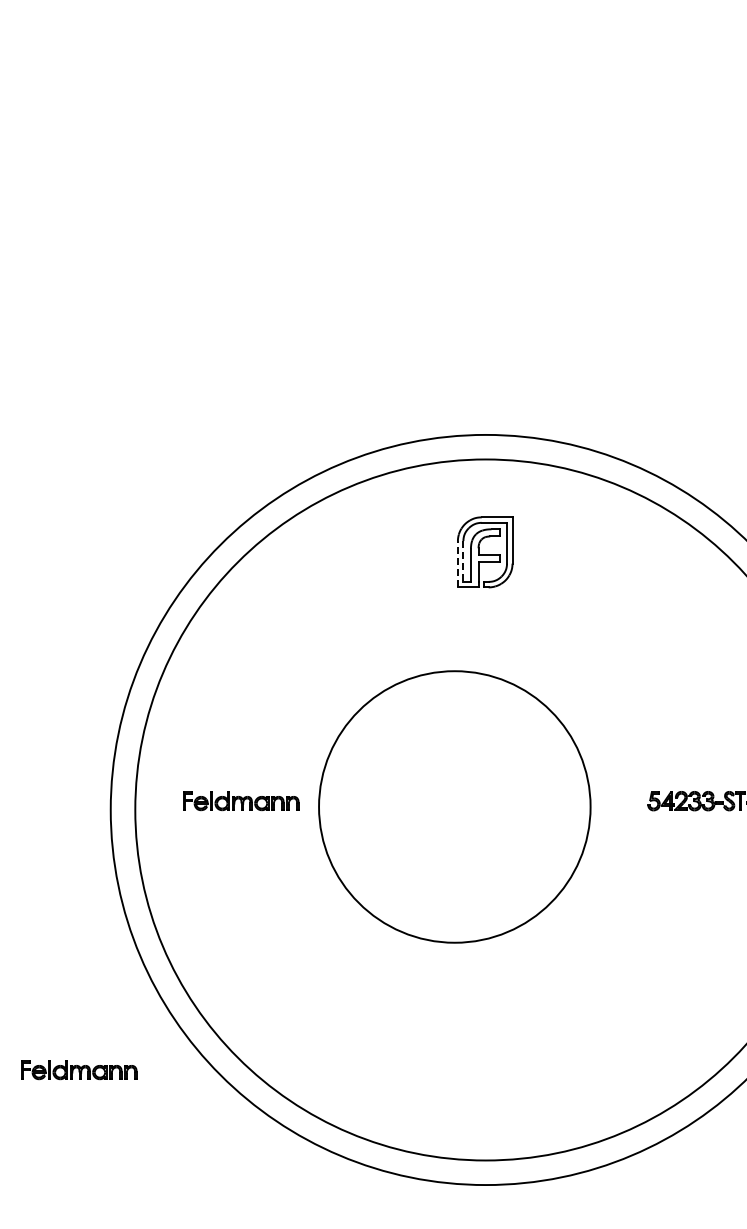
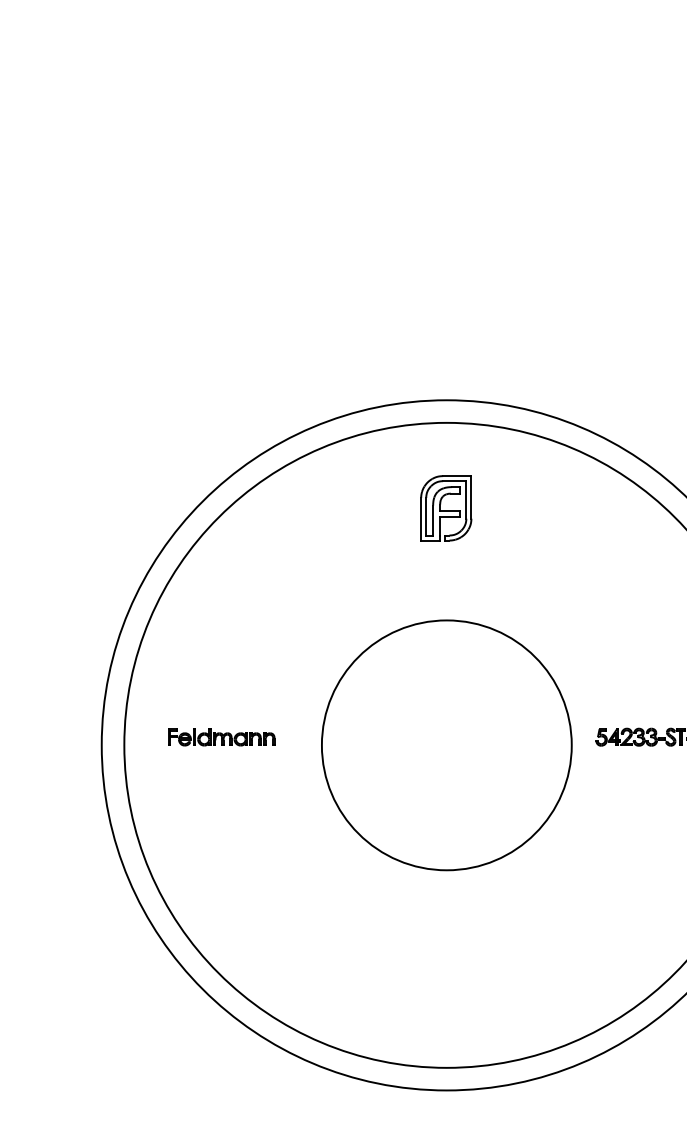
line: (463, 561) -> (426, 516), dashed -> solid
line: (457, 563) -> (420, 518), dashed -> solid
circle: (454, 806) -> (446, 744), moved
part: (79, 1070) -> (72, 985), removed

